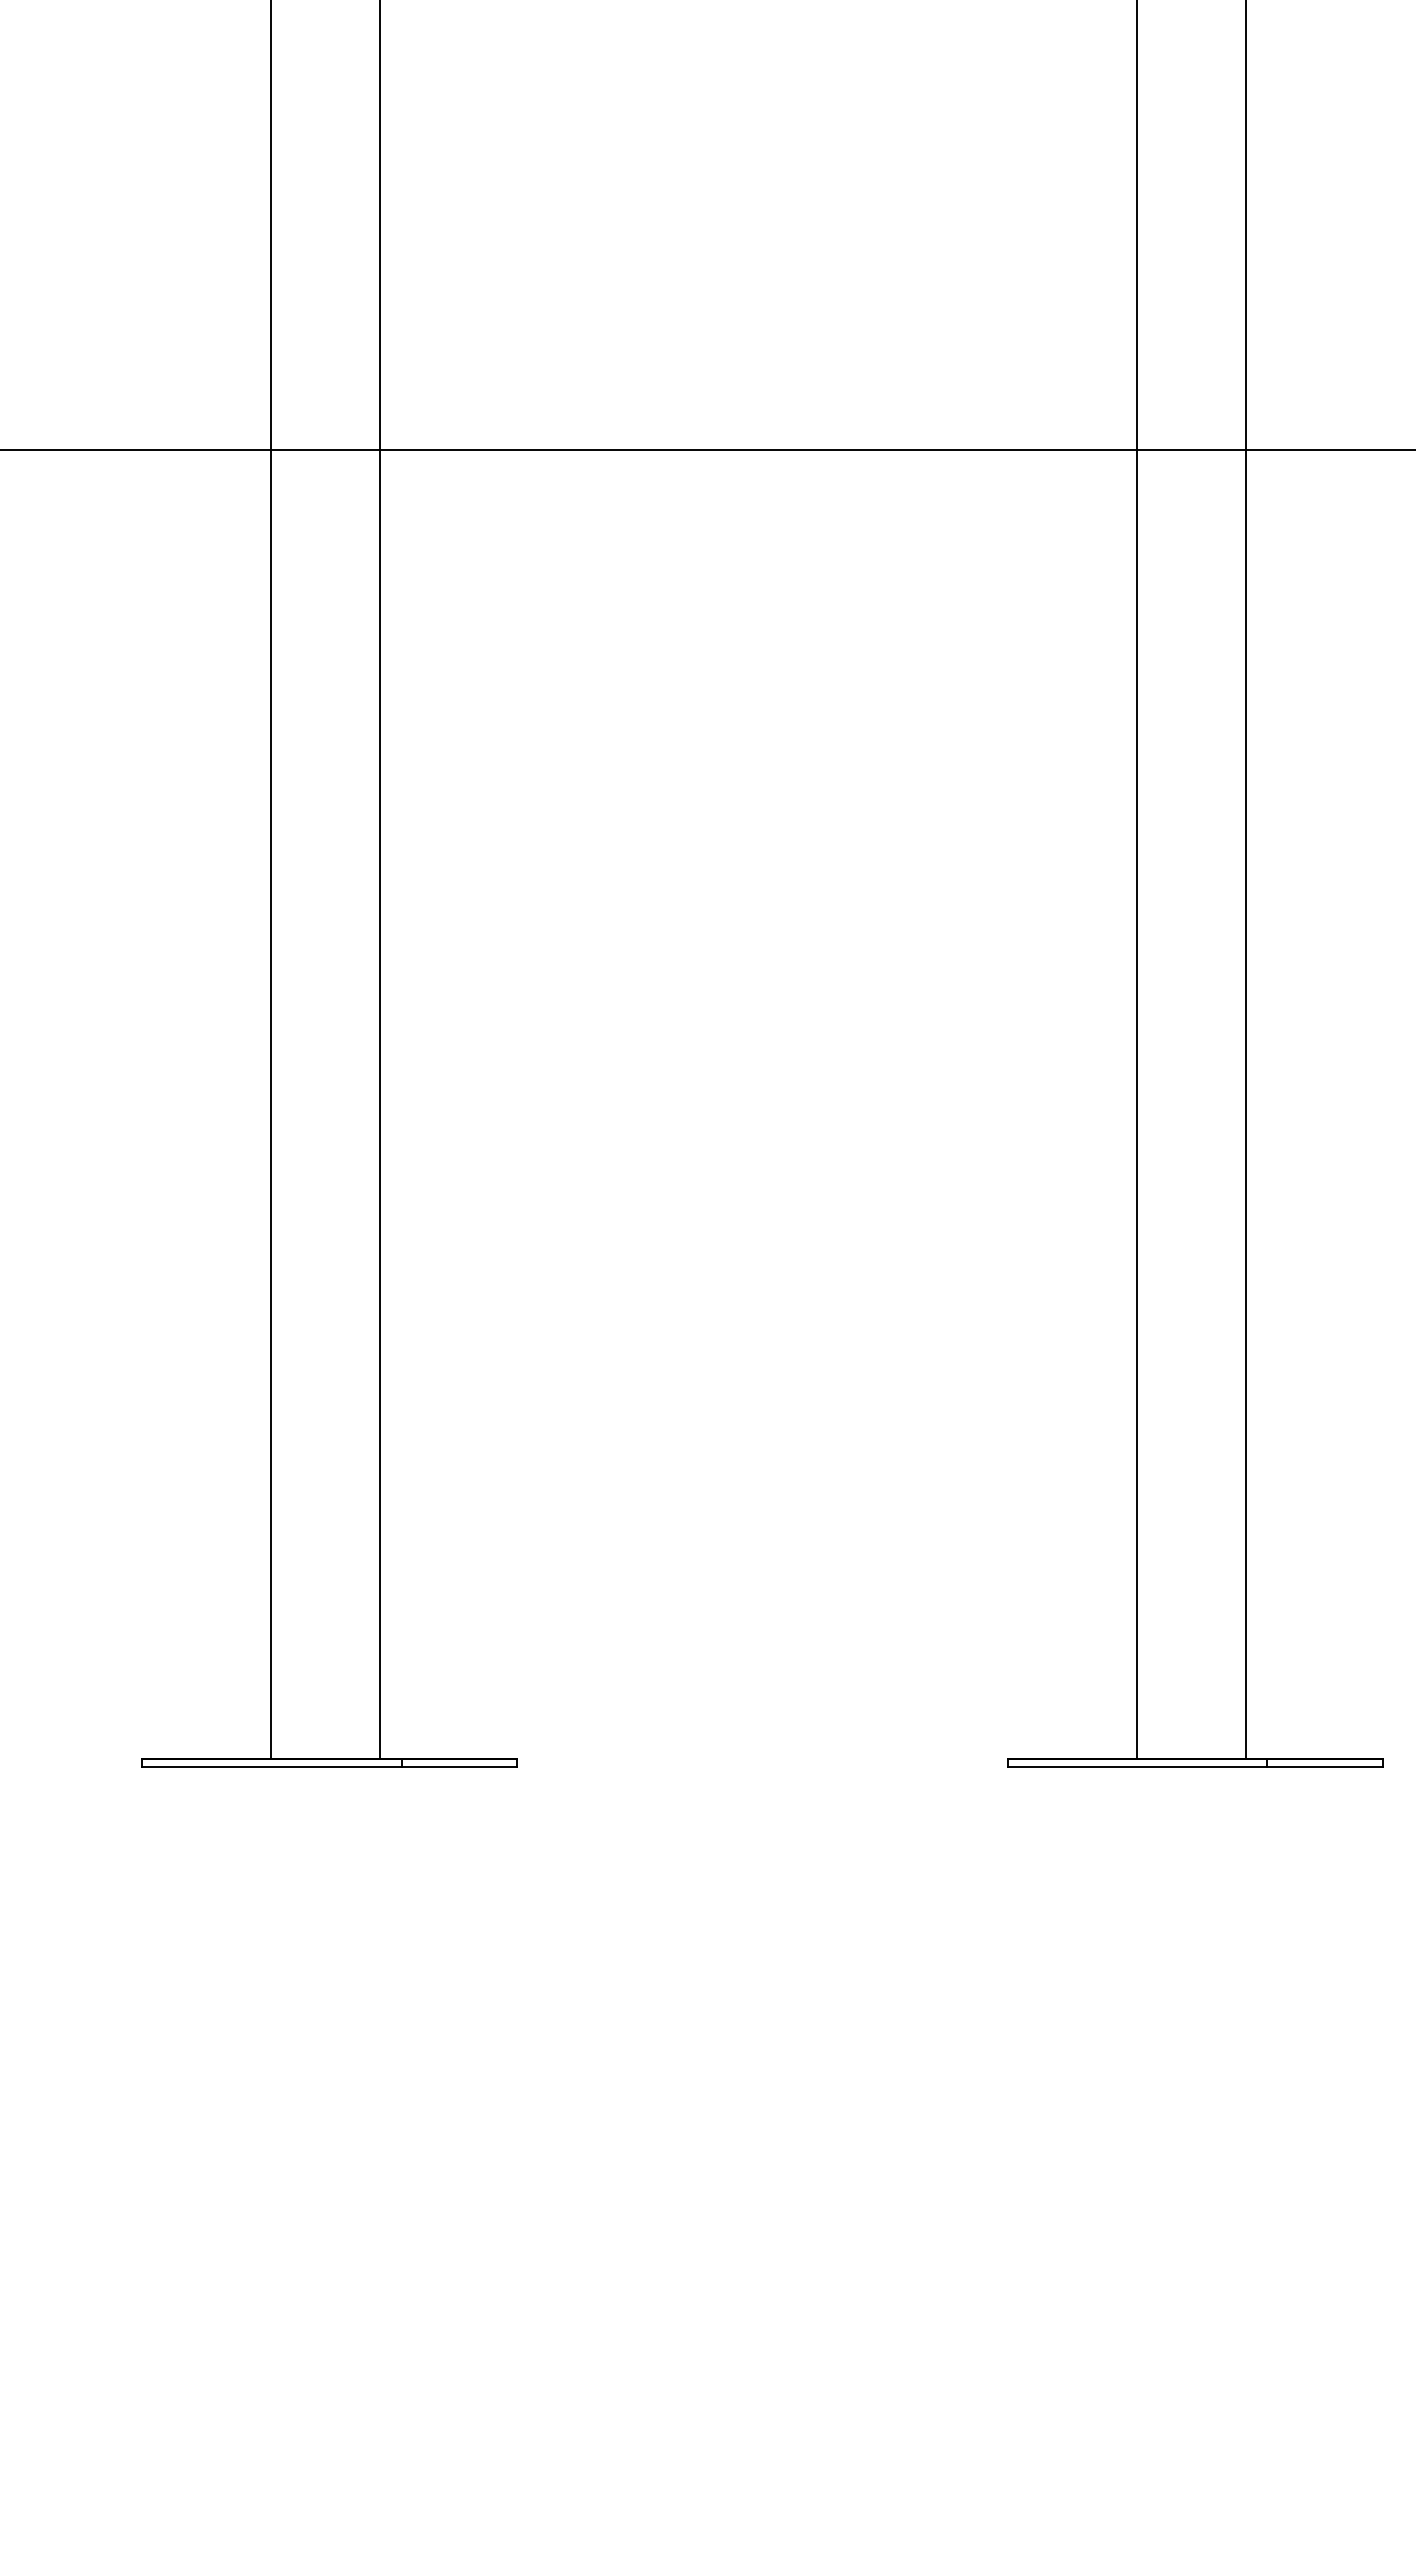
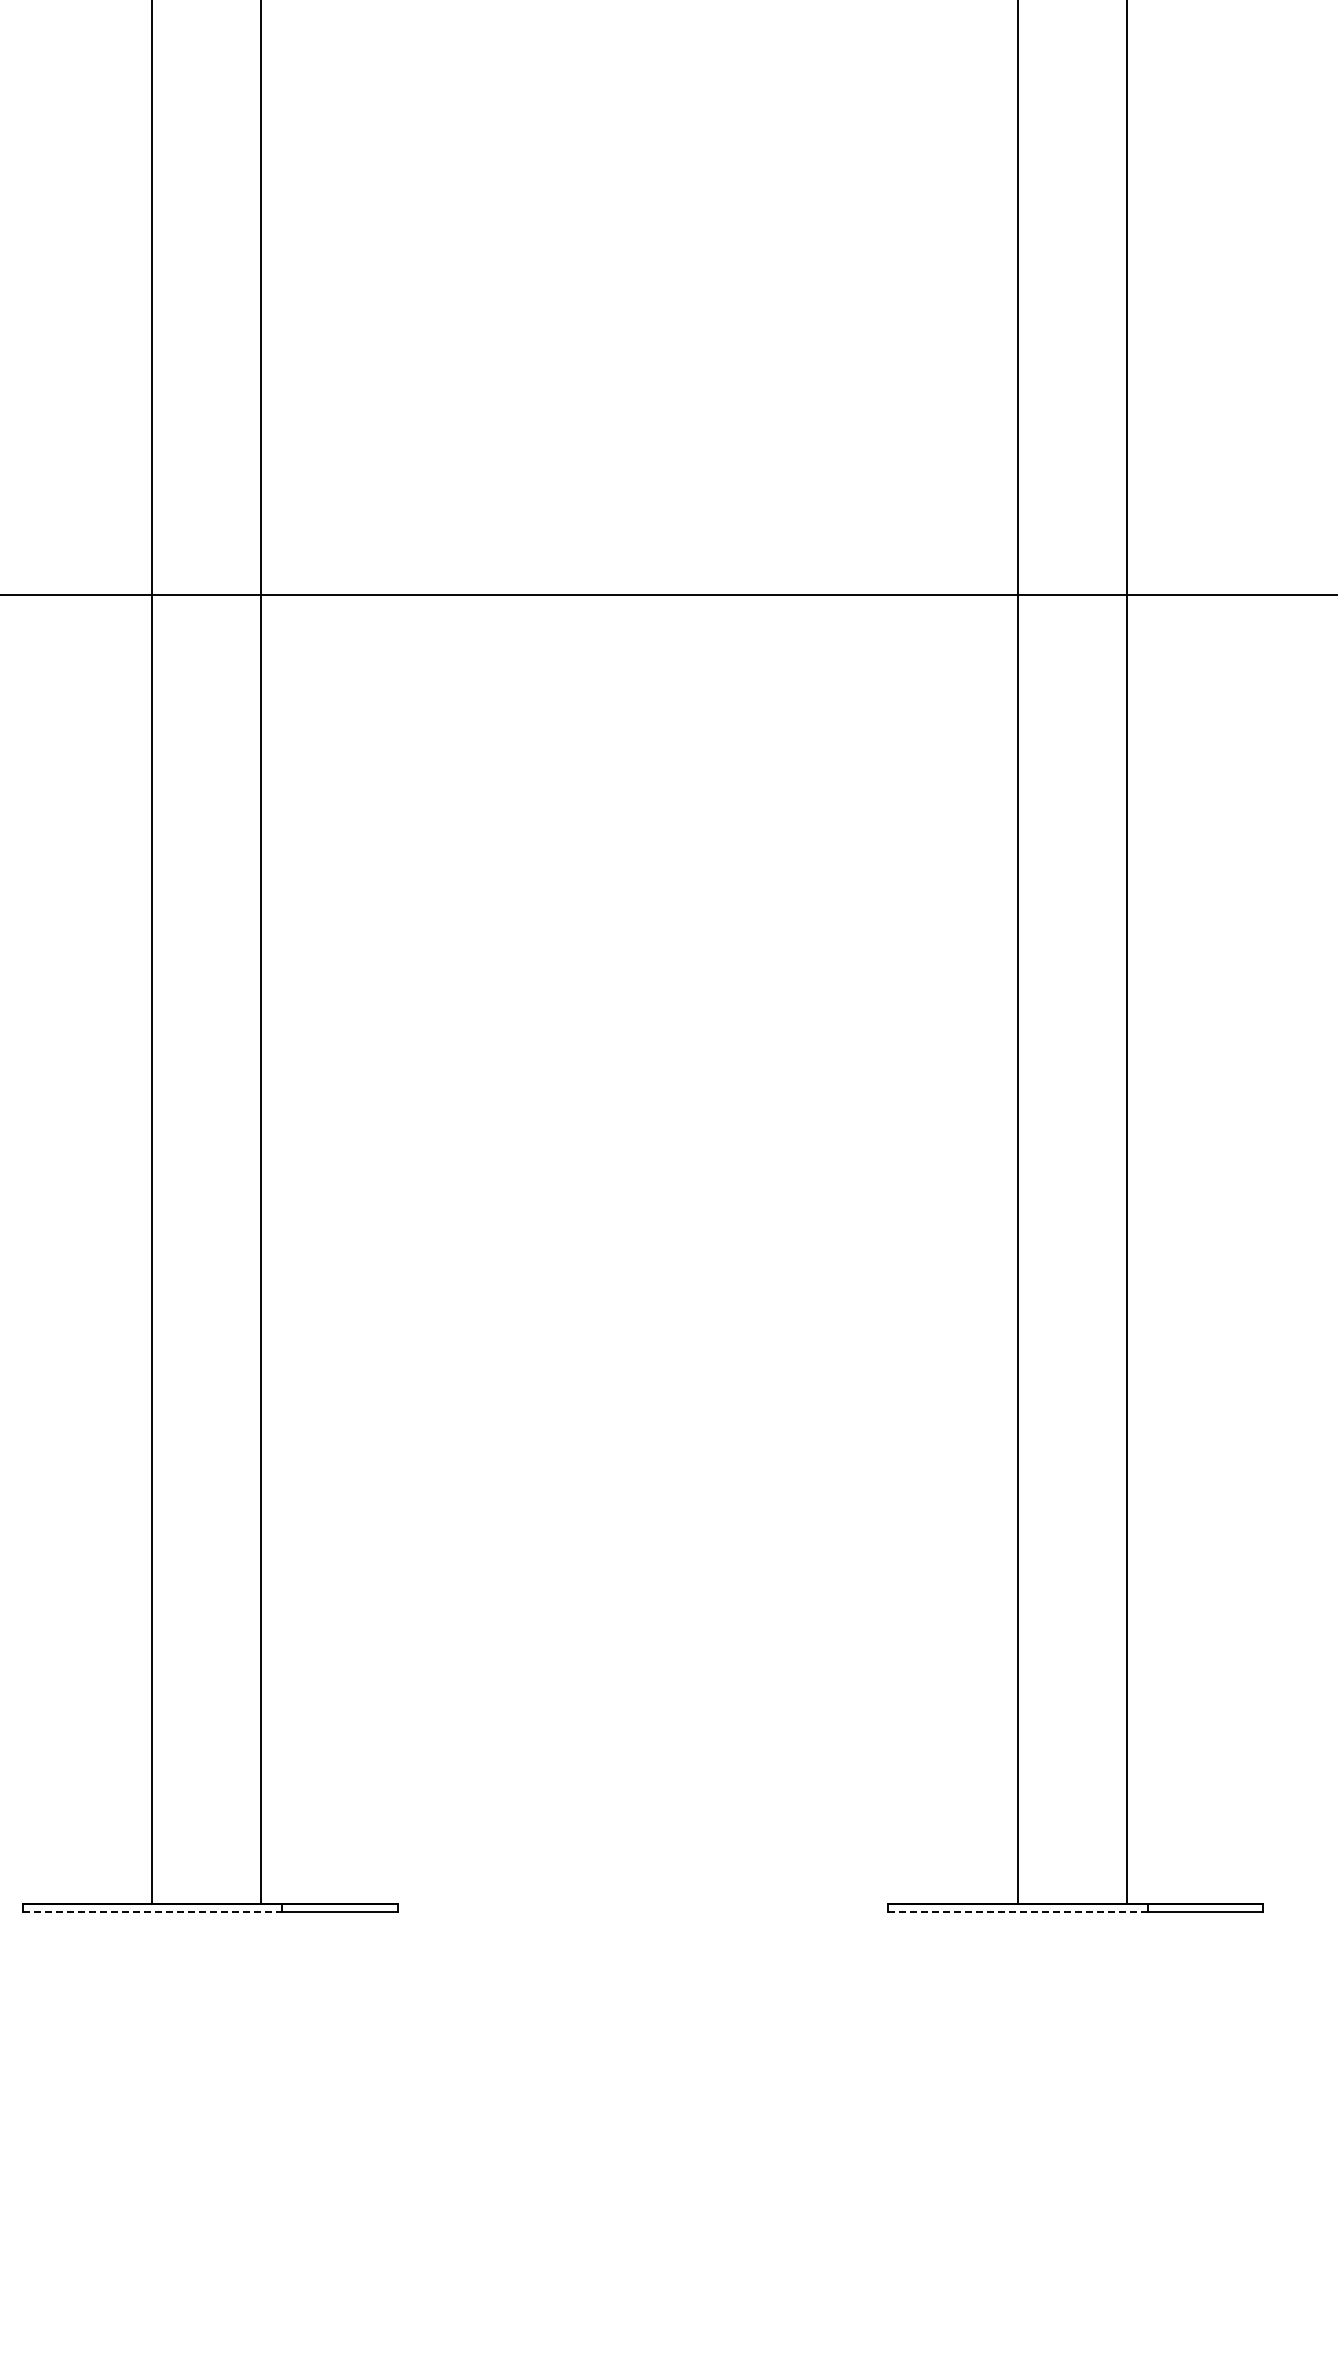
line: (271, 1767) -> (152, 1912), solid -> dashed
line: (1137, 1767) -> (1018, 1912), solid -> dashed

